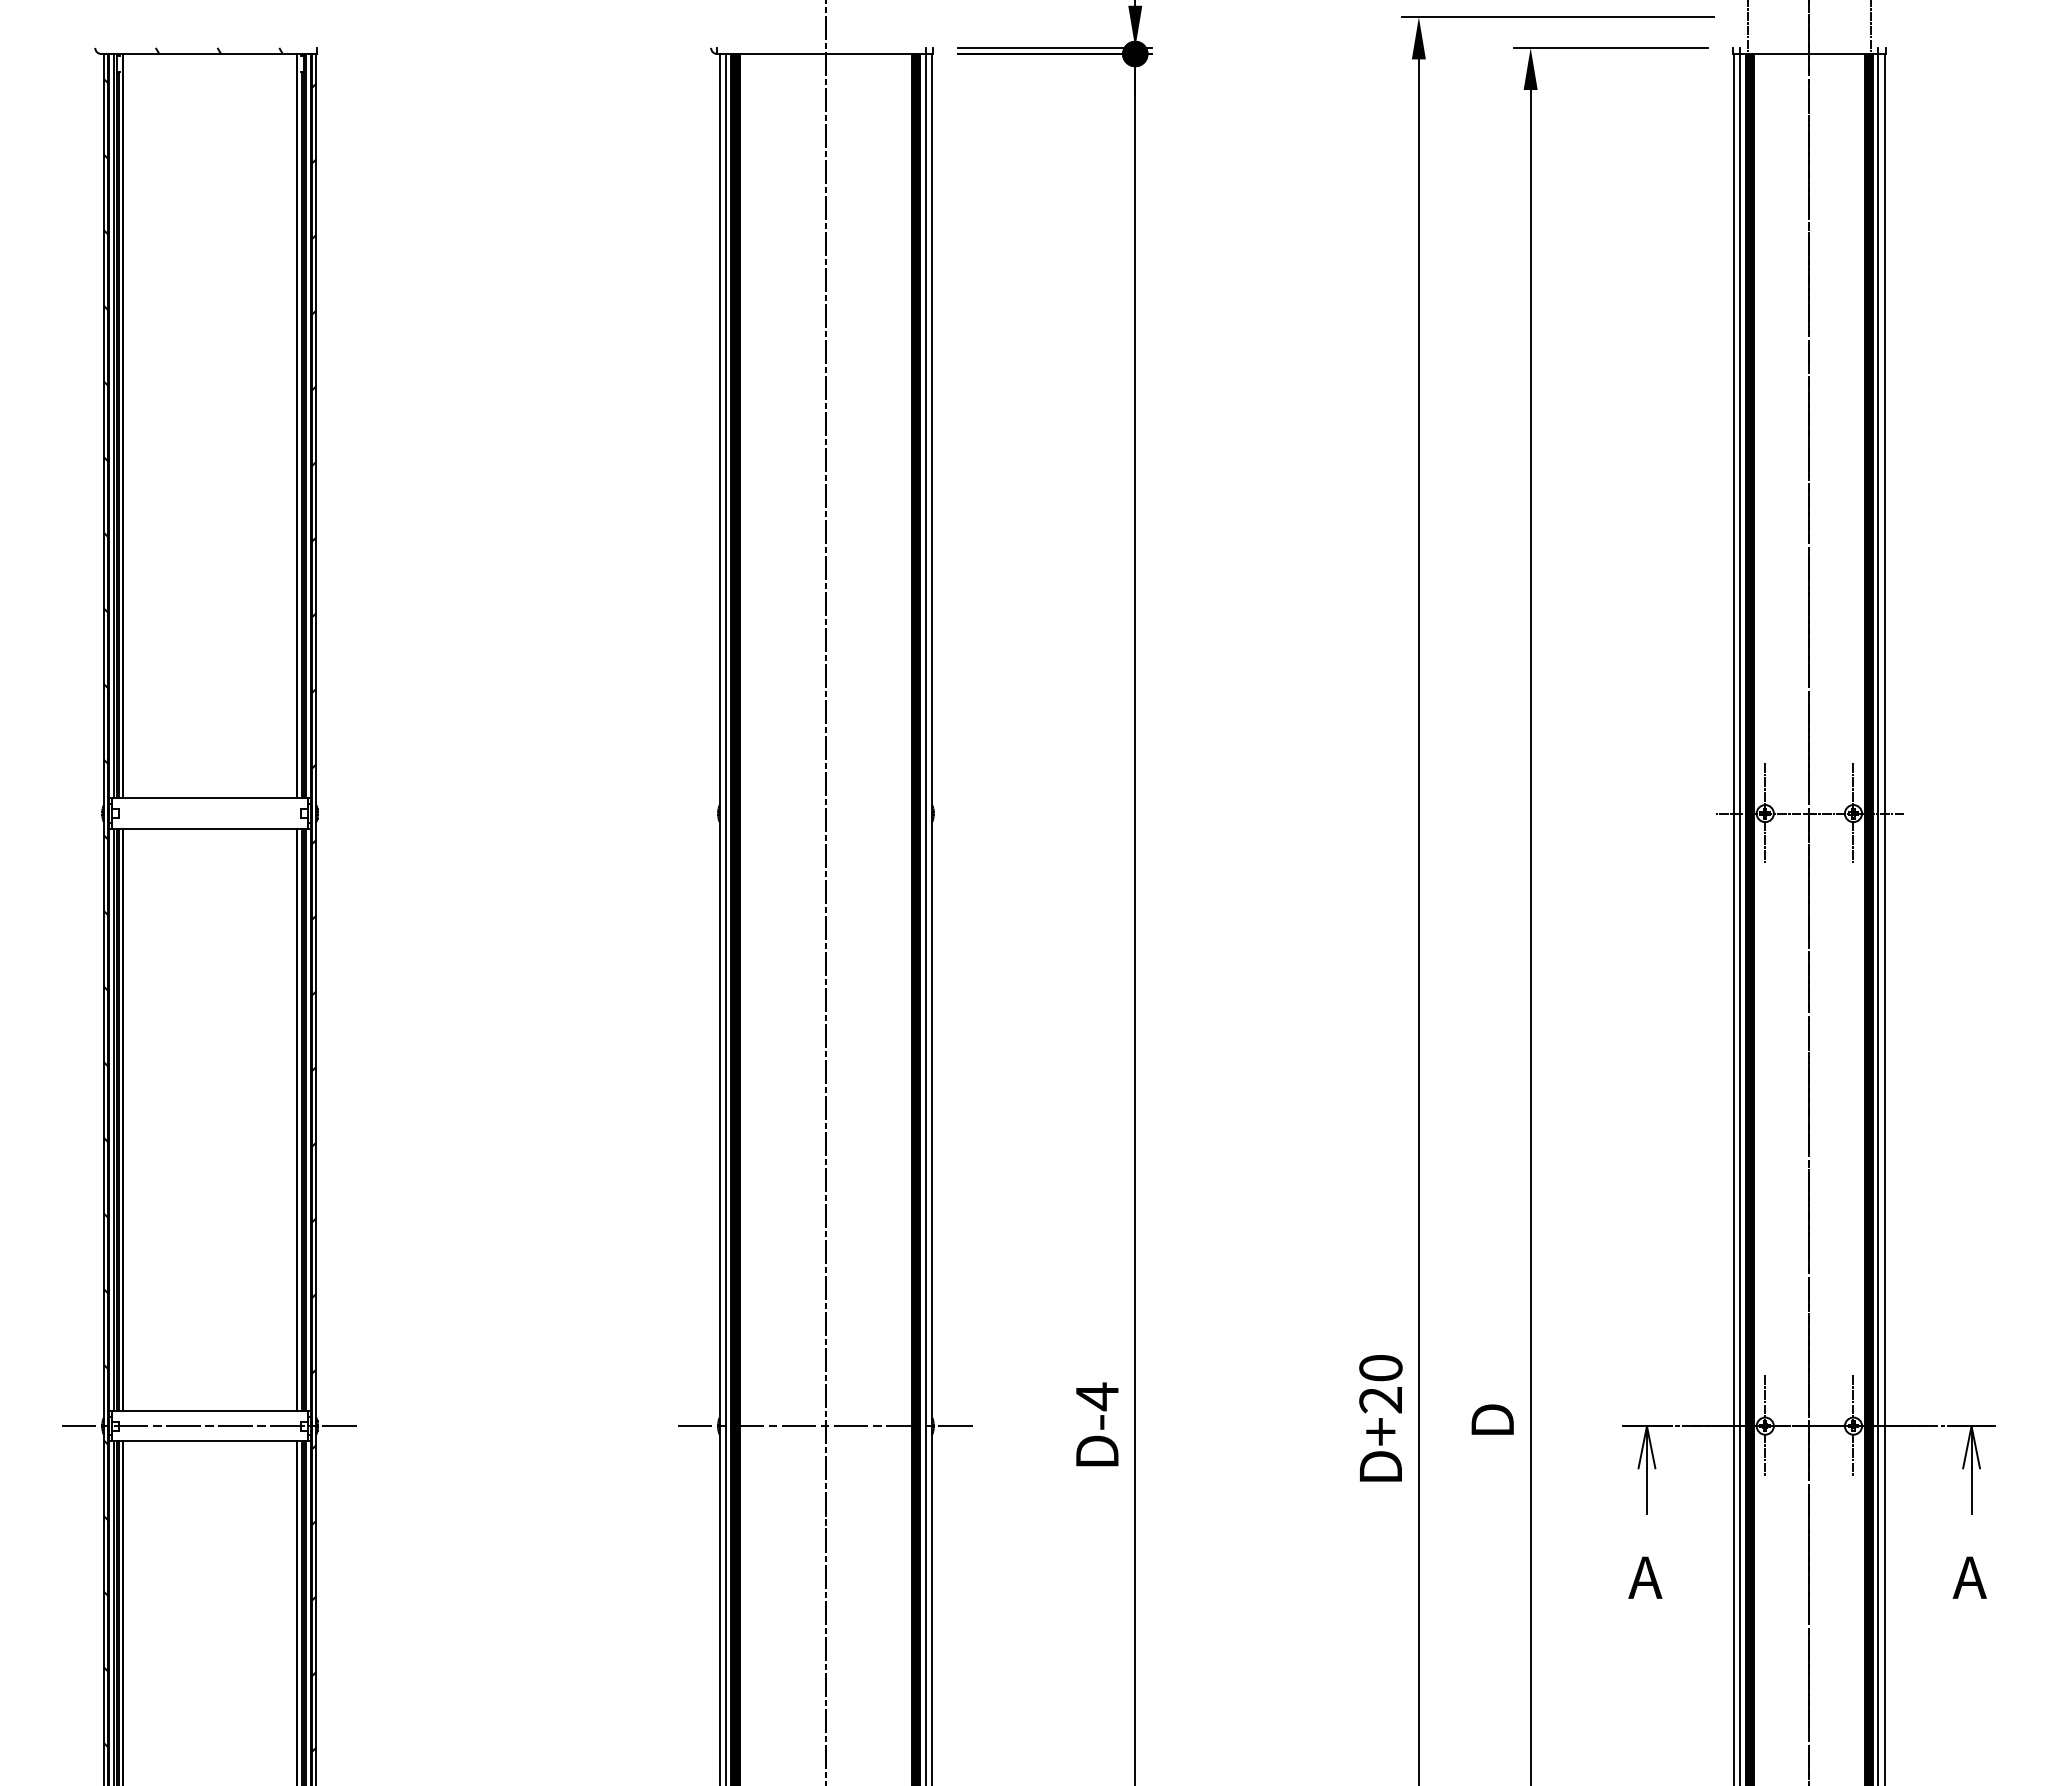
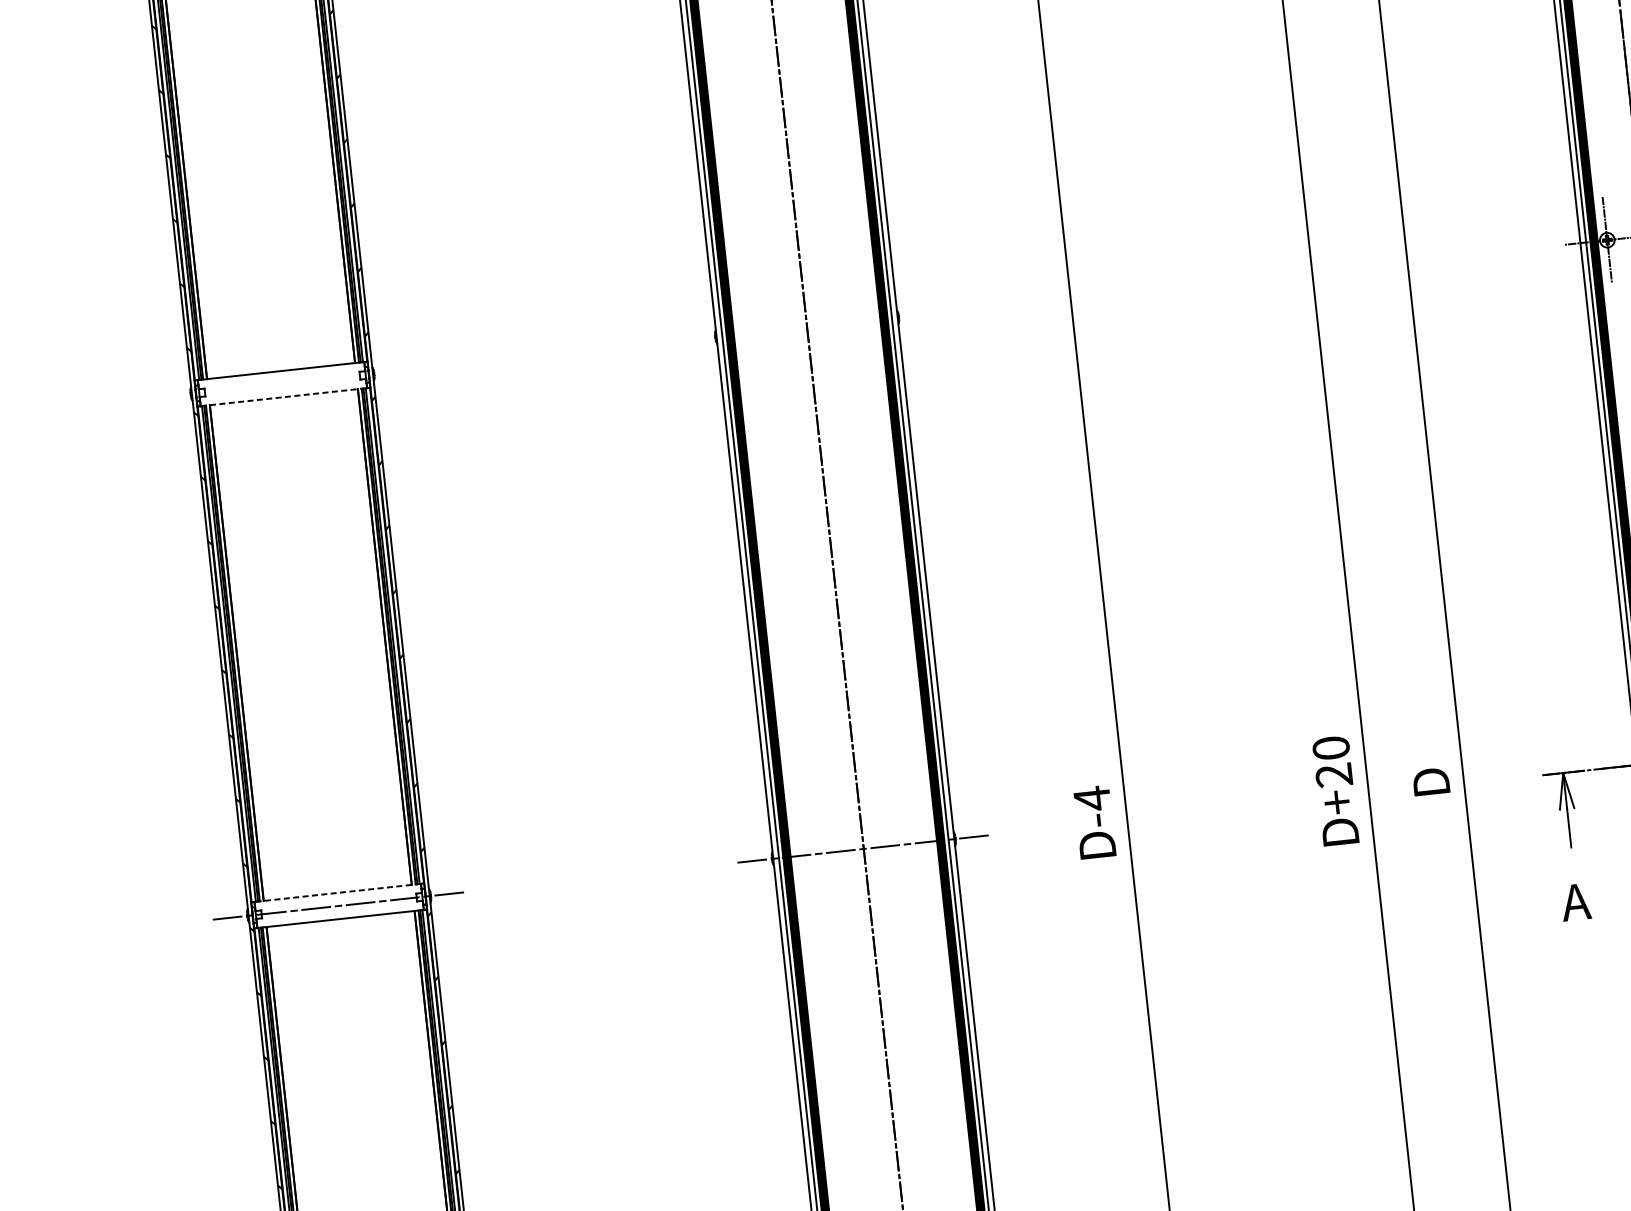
line: (210, 828) -> (284, 396), solid -> dashed
line: (210, 1410) -> (338, 892), solid -> dashed

